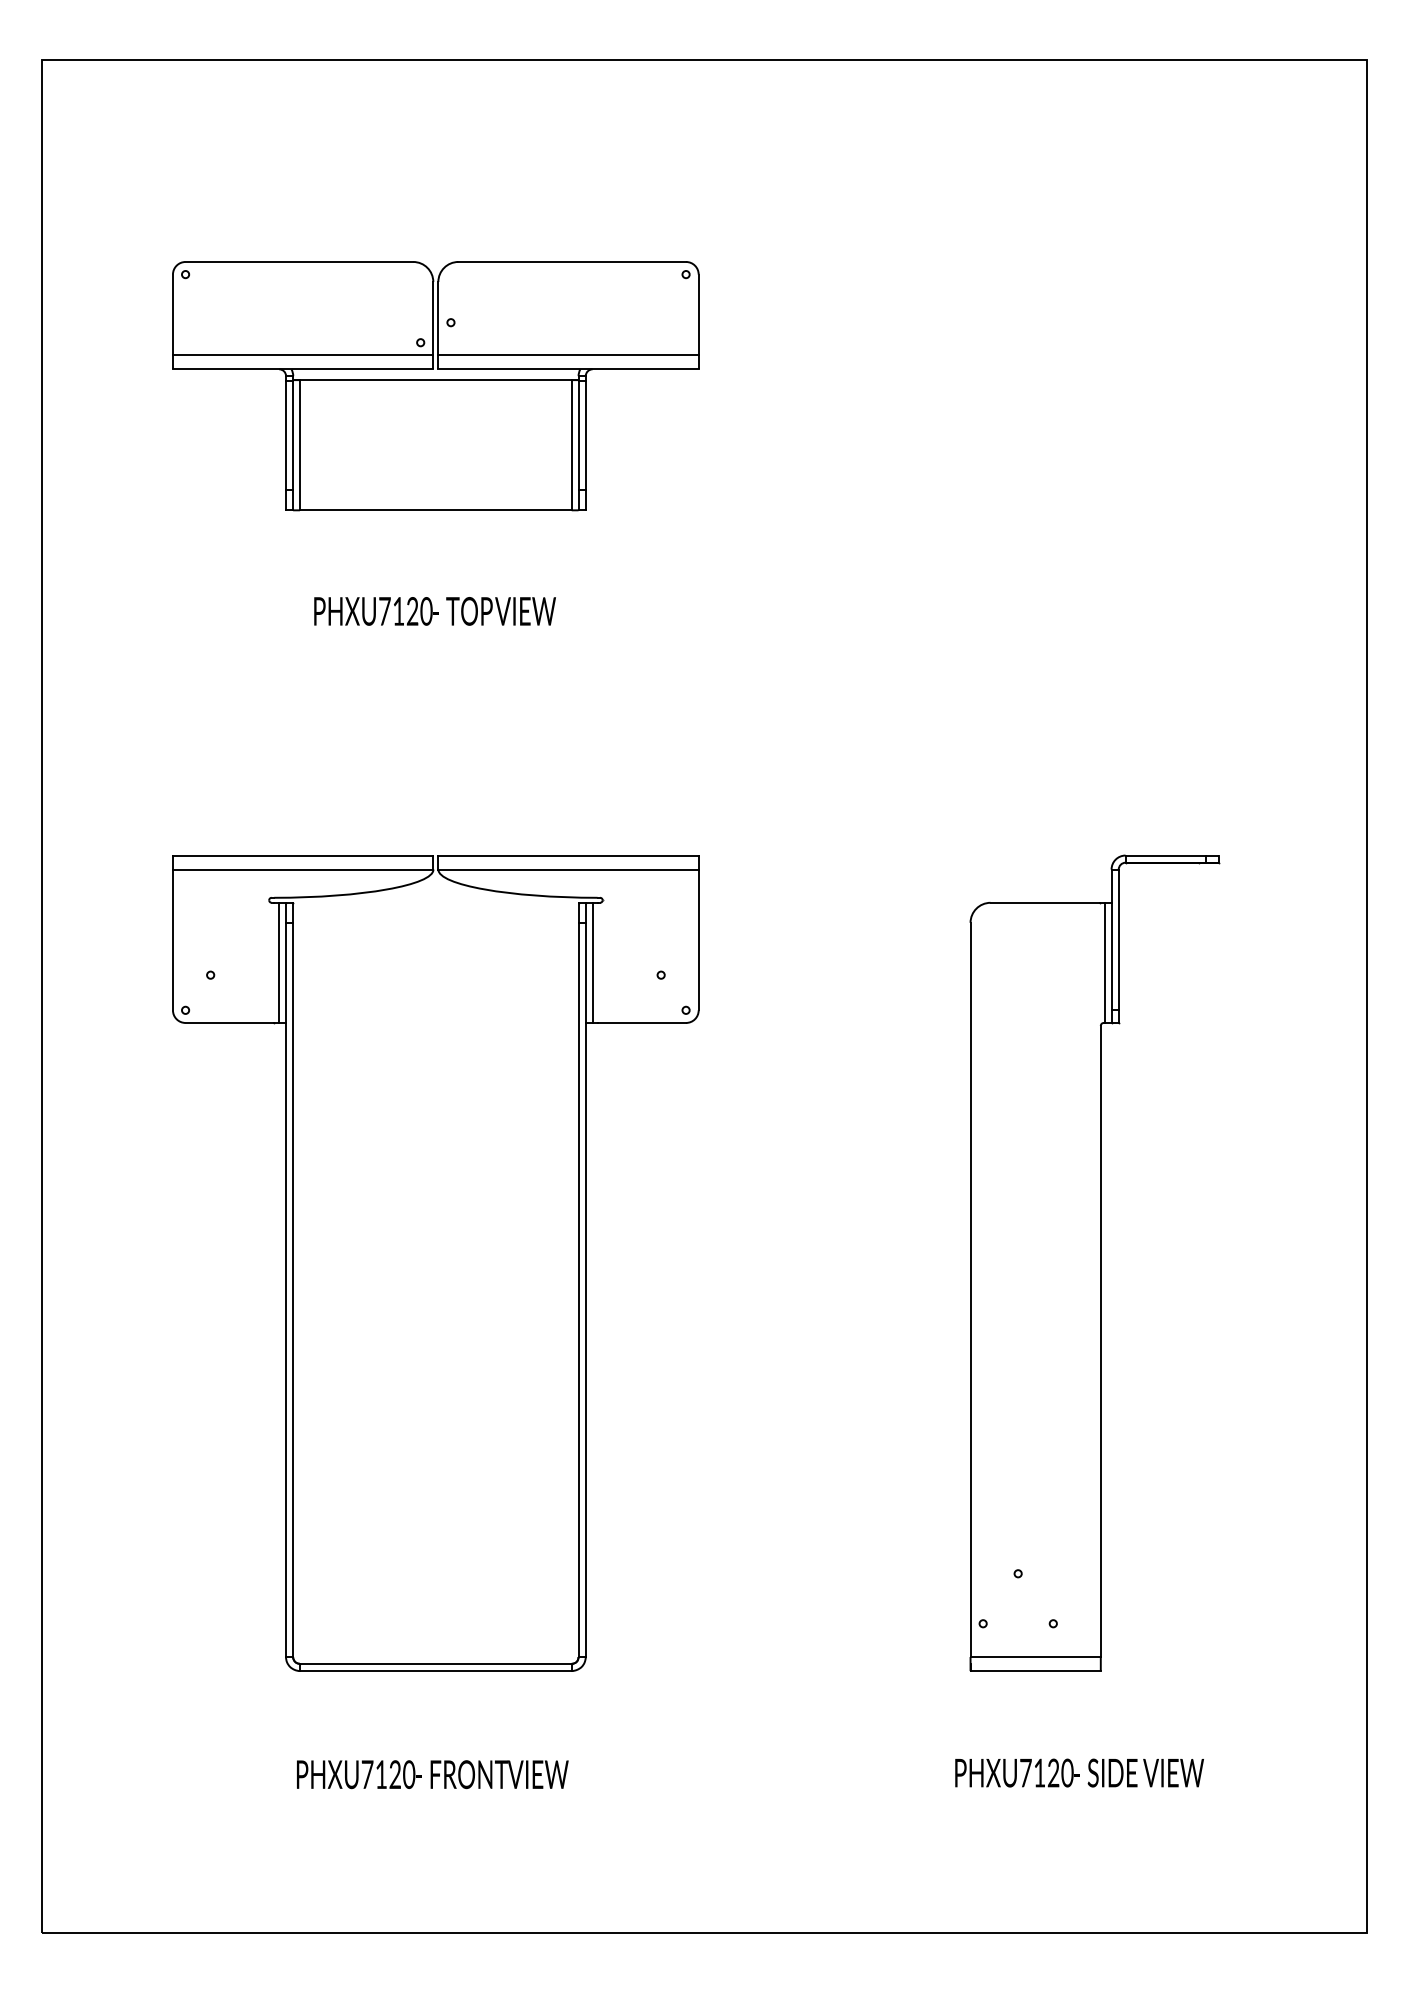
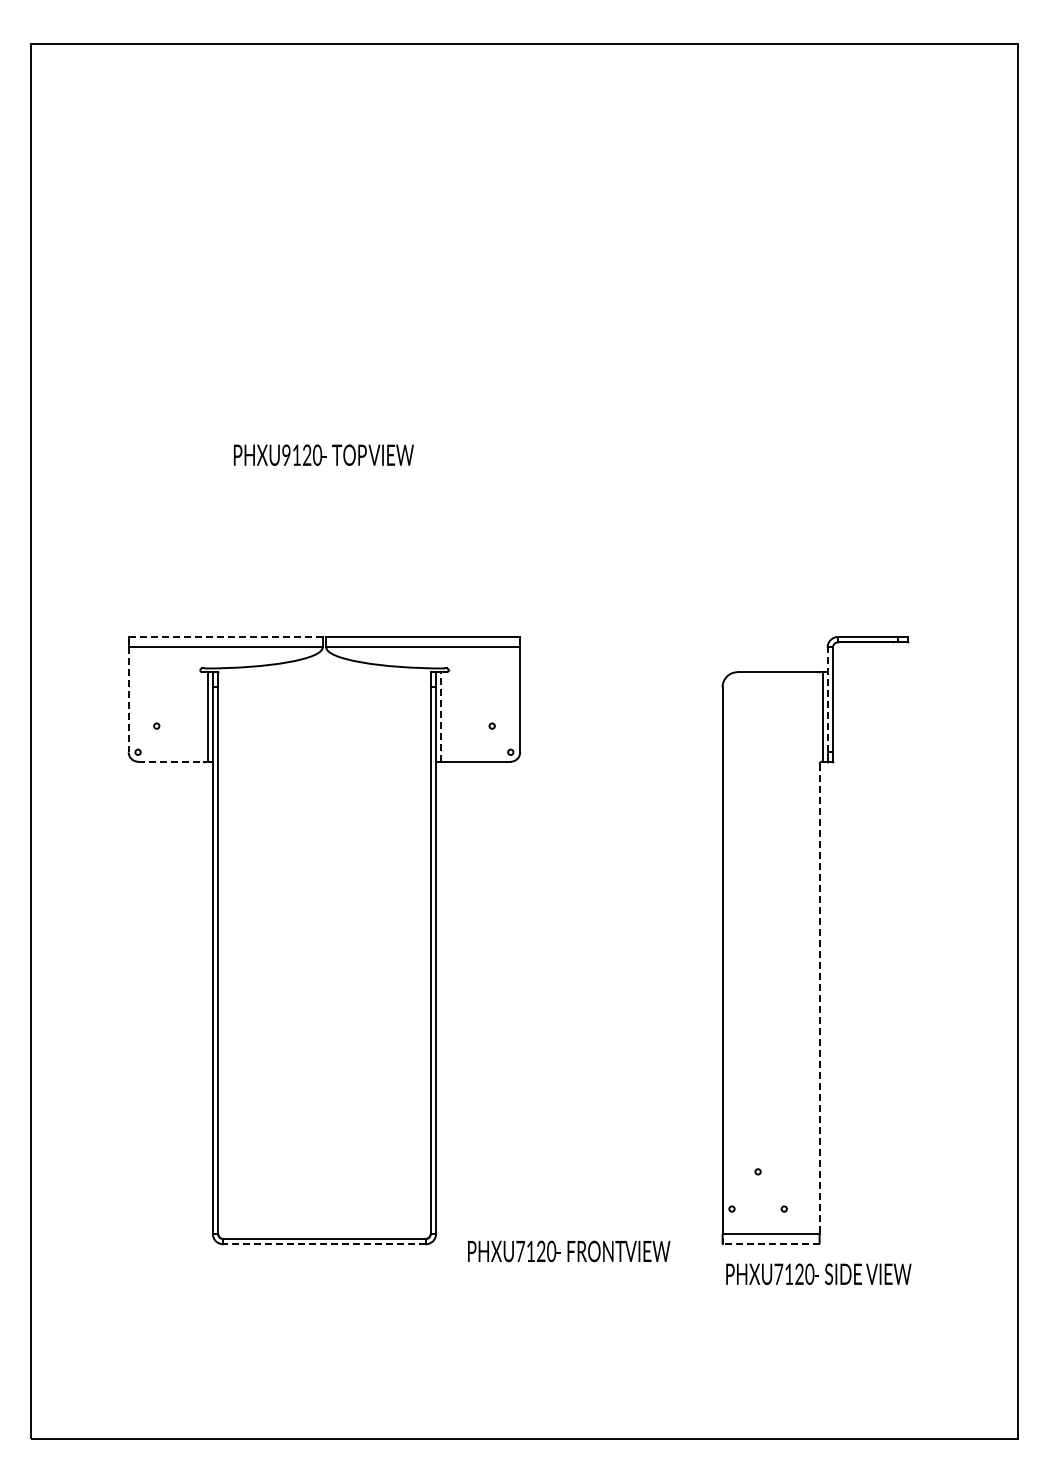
part: (434, 386) -> (323, 287), removed
text: (384, 610) -> (286, 454), PHXU7120 -> PHXU9120
line: (302, 856) -> (225, 637), solid -> dashed
line: (1111, 939) -> (827, 699), solid -> dashed
line: (172, 940) -> (128, 700), solid -> dashed
line: (593, 962) -> (441, 716), solid -> dashed
line: (230, 1022) -> (171, 761), solid -> dashed
line: (1100, 1340) -> (819, 998), solid -> dashed
line: (434, 1671) -> (323, 1244), solid -> dashed
line: (1034, 1671) -> (770, 1244), solid -> dashed
text: (1079, 1772) -> (818, 1273), moved
text: (433, 1774) -> (569, 1251), moved

